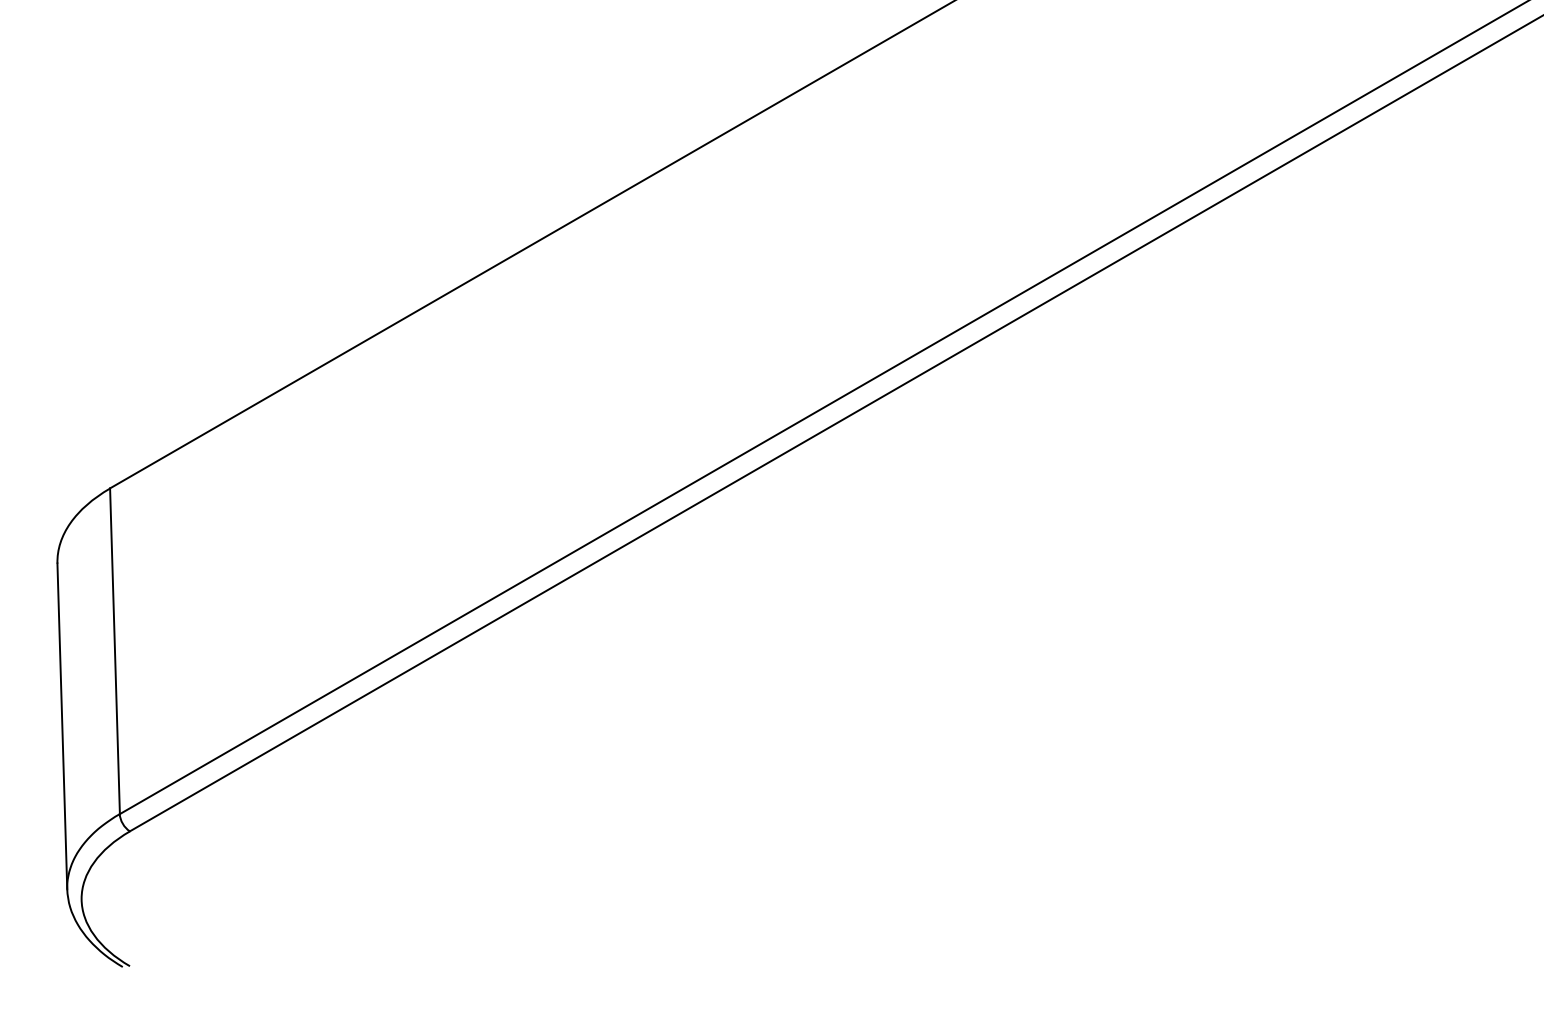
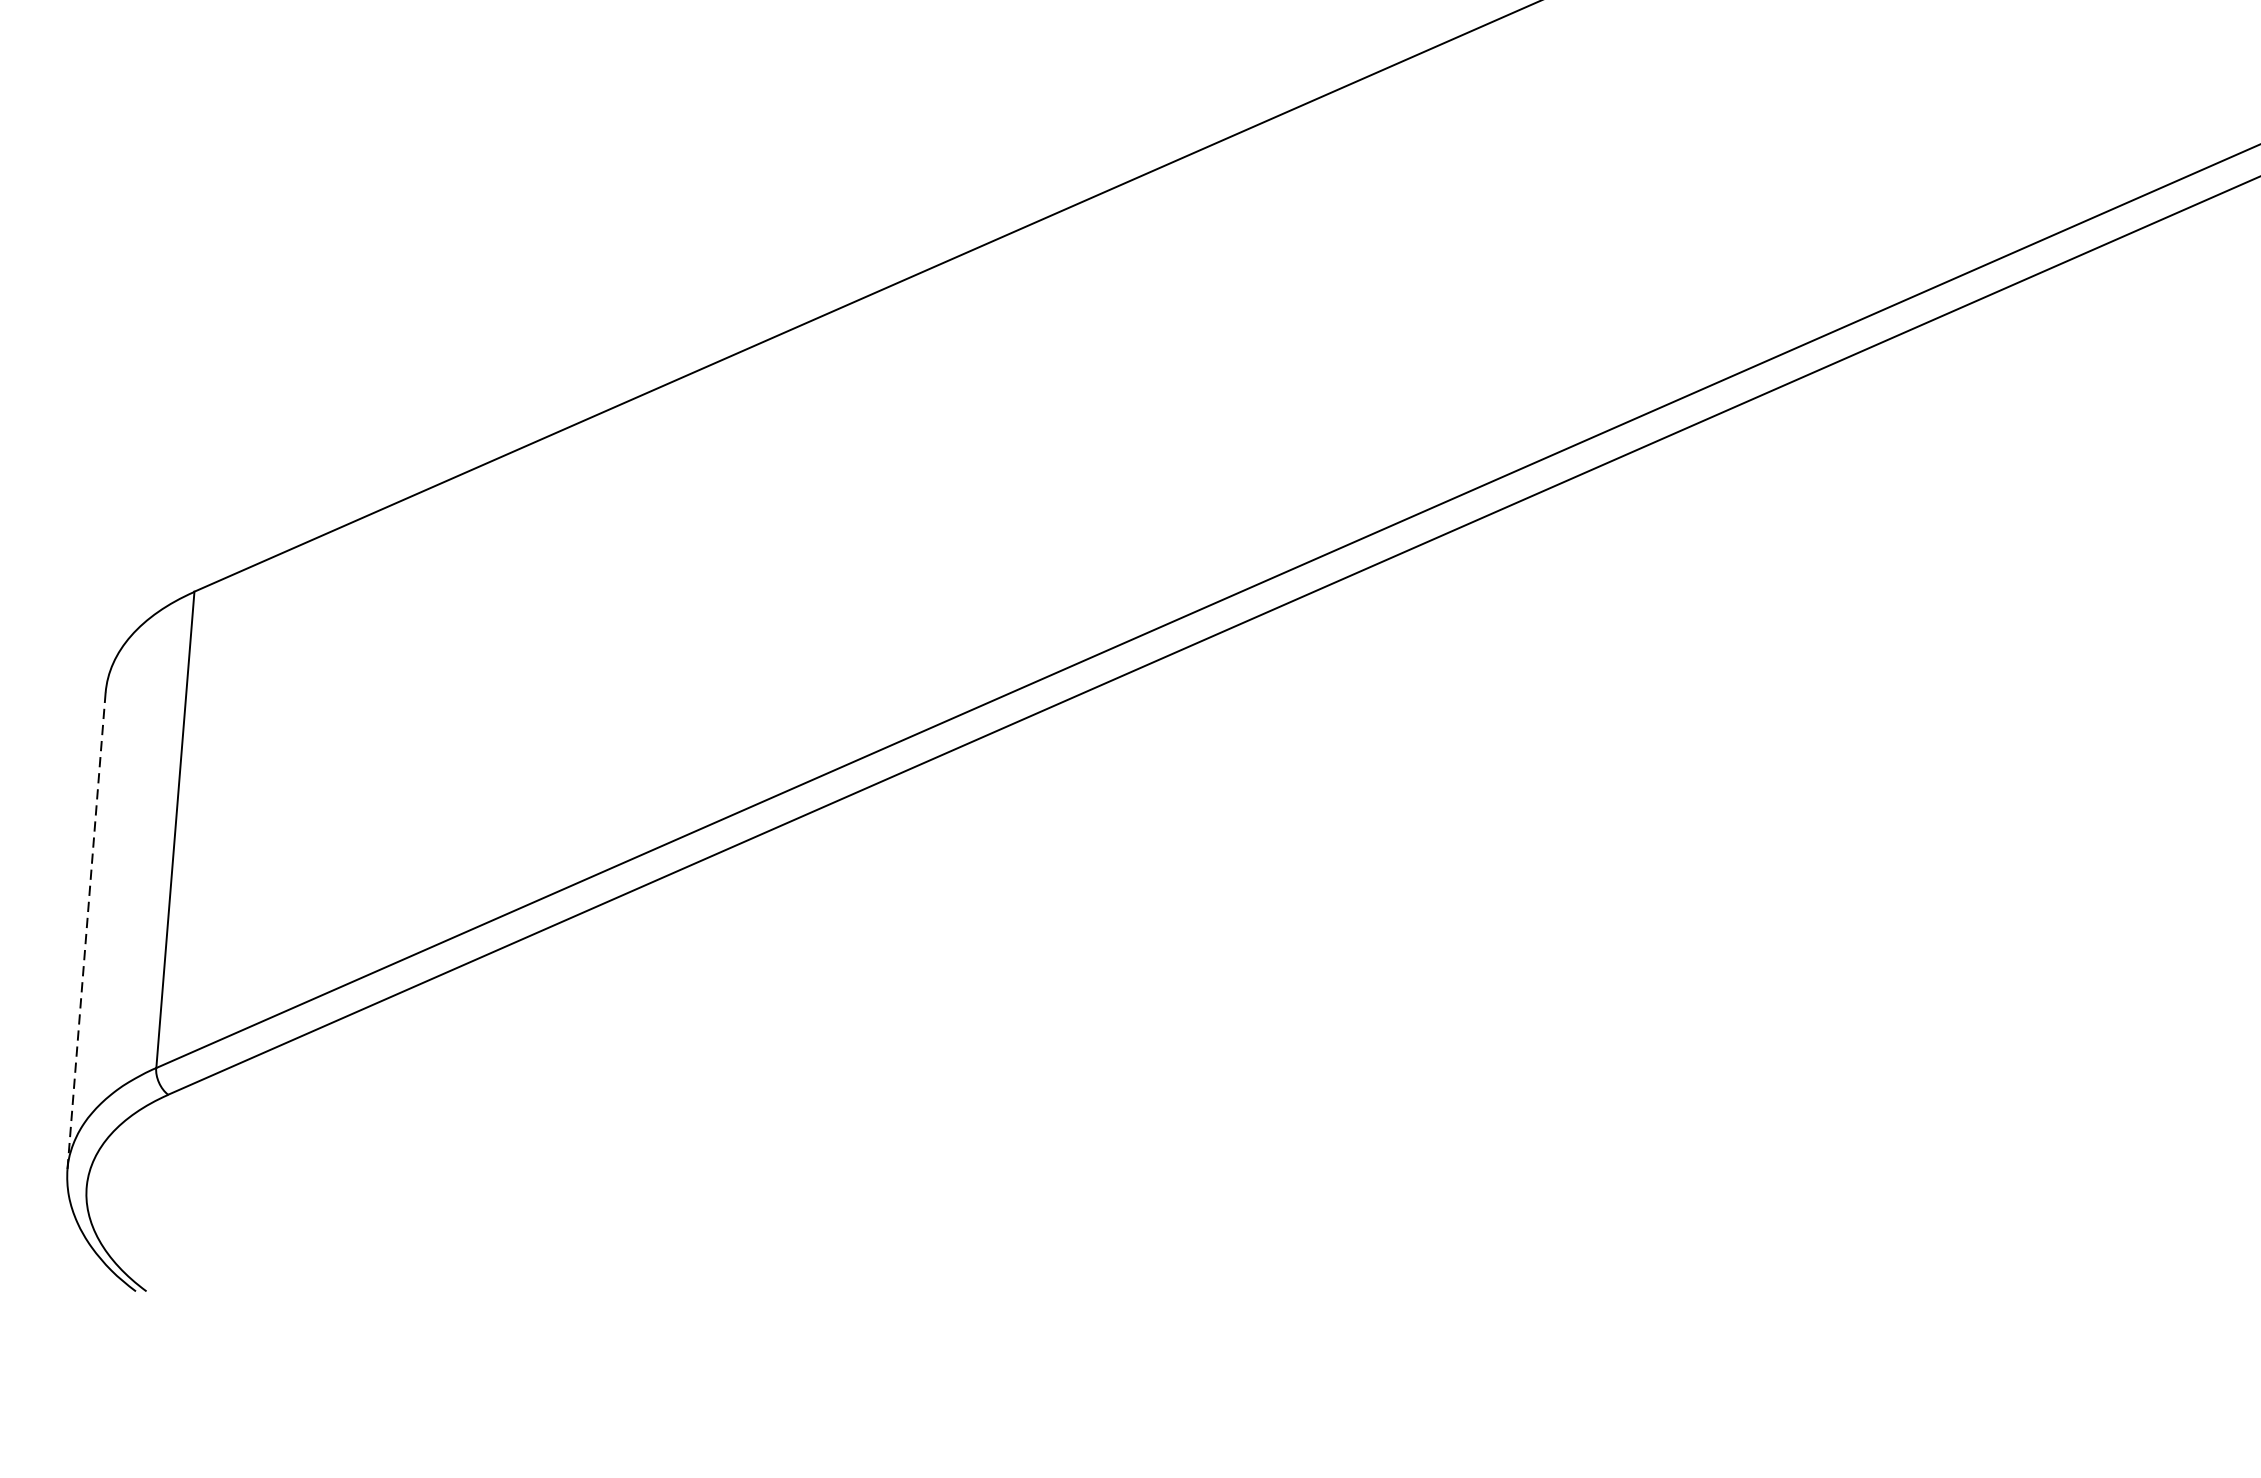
line: (62, 726) -> (86, 931), solid -> dashed

